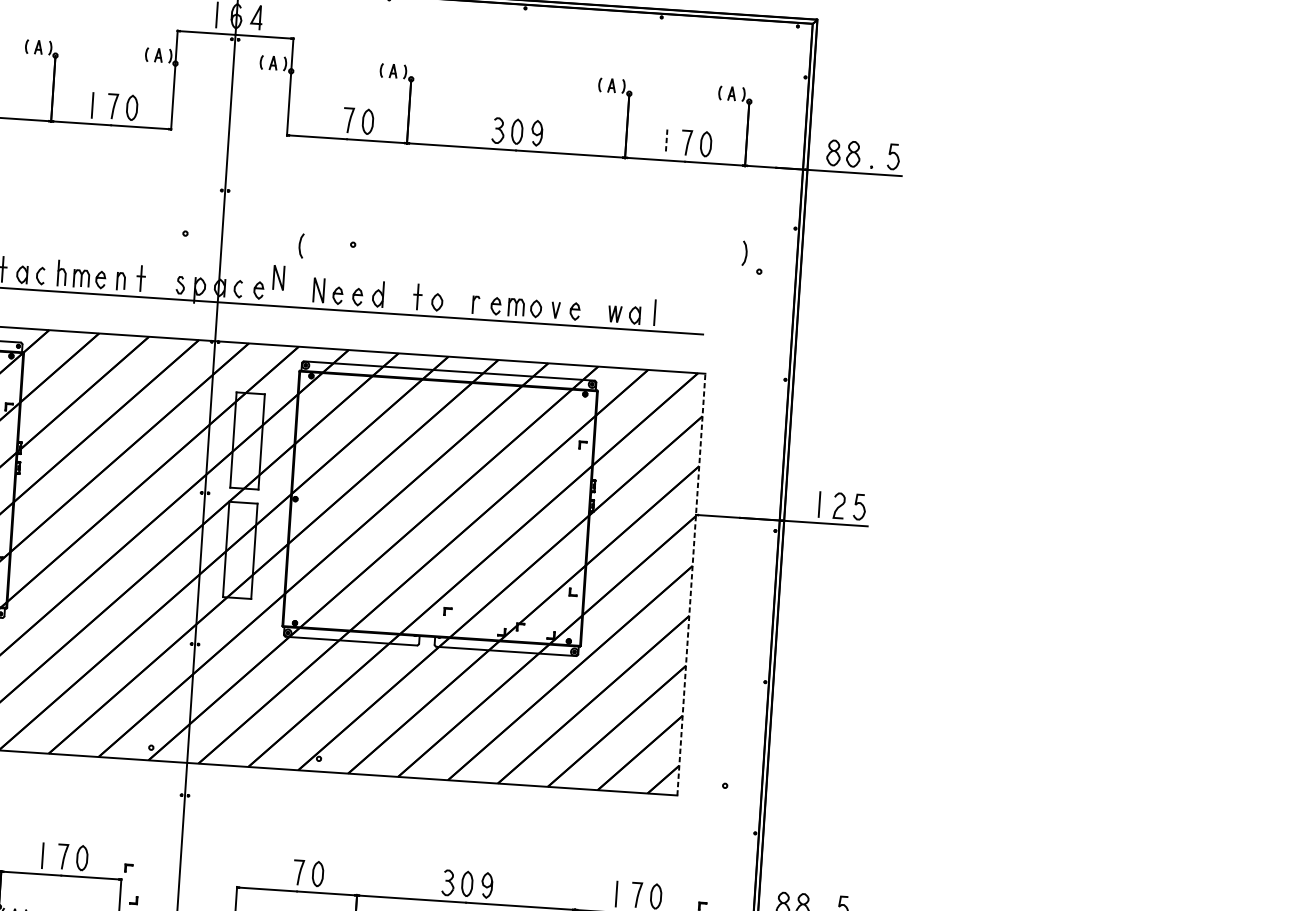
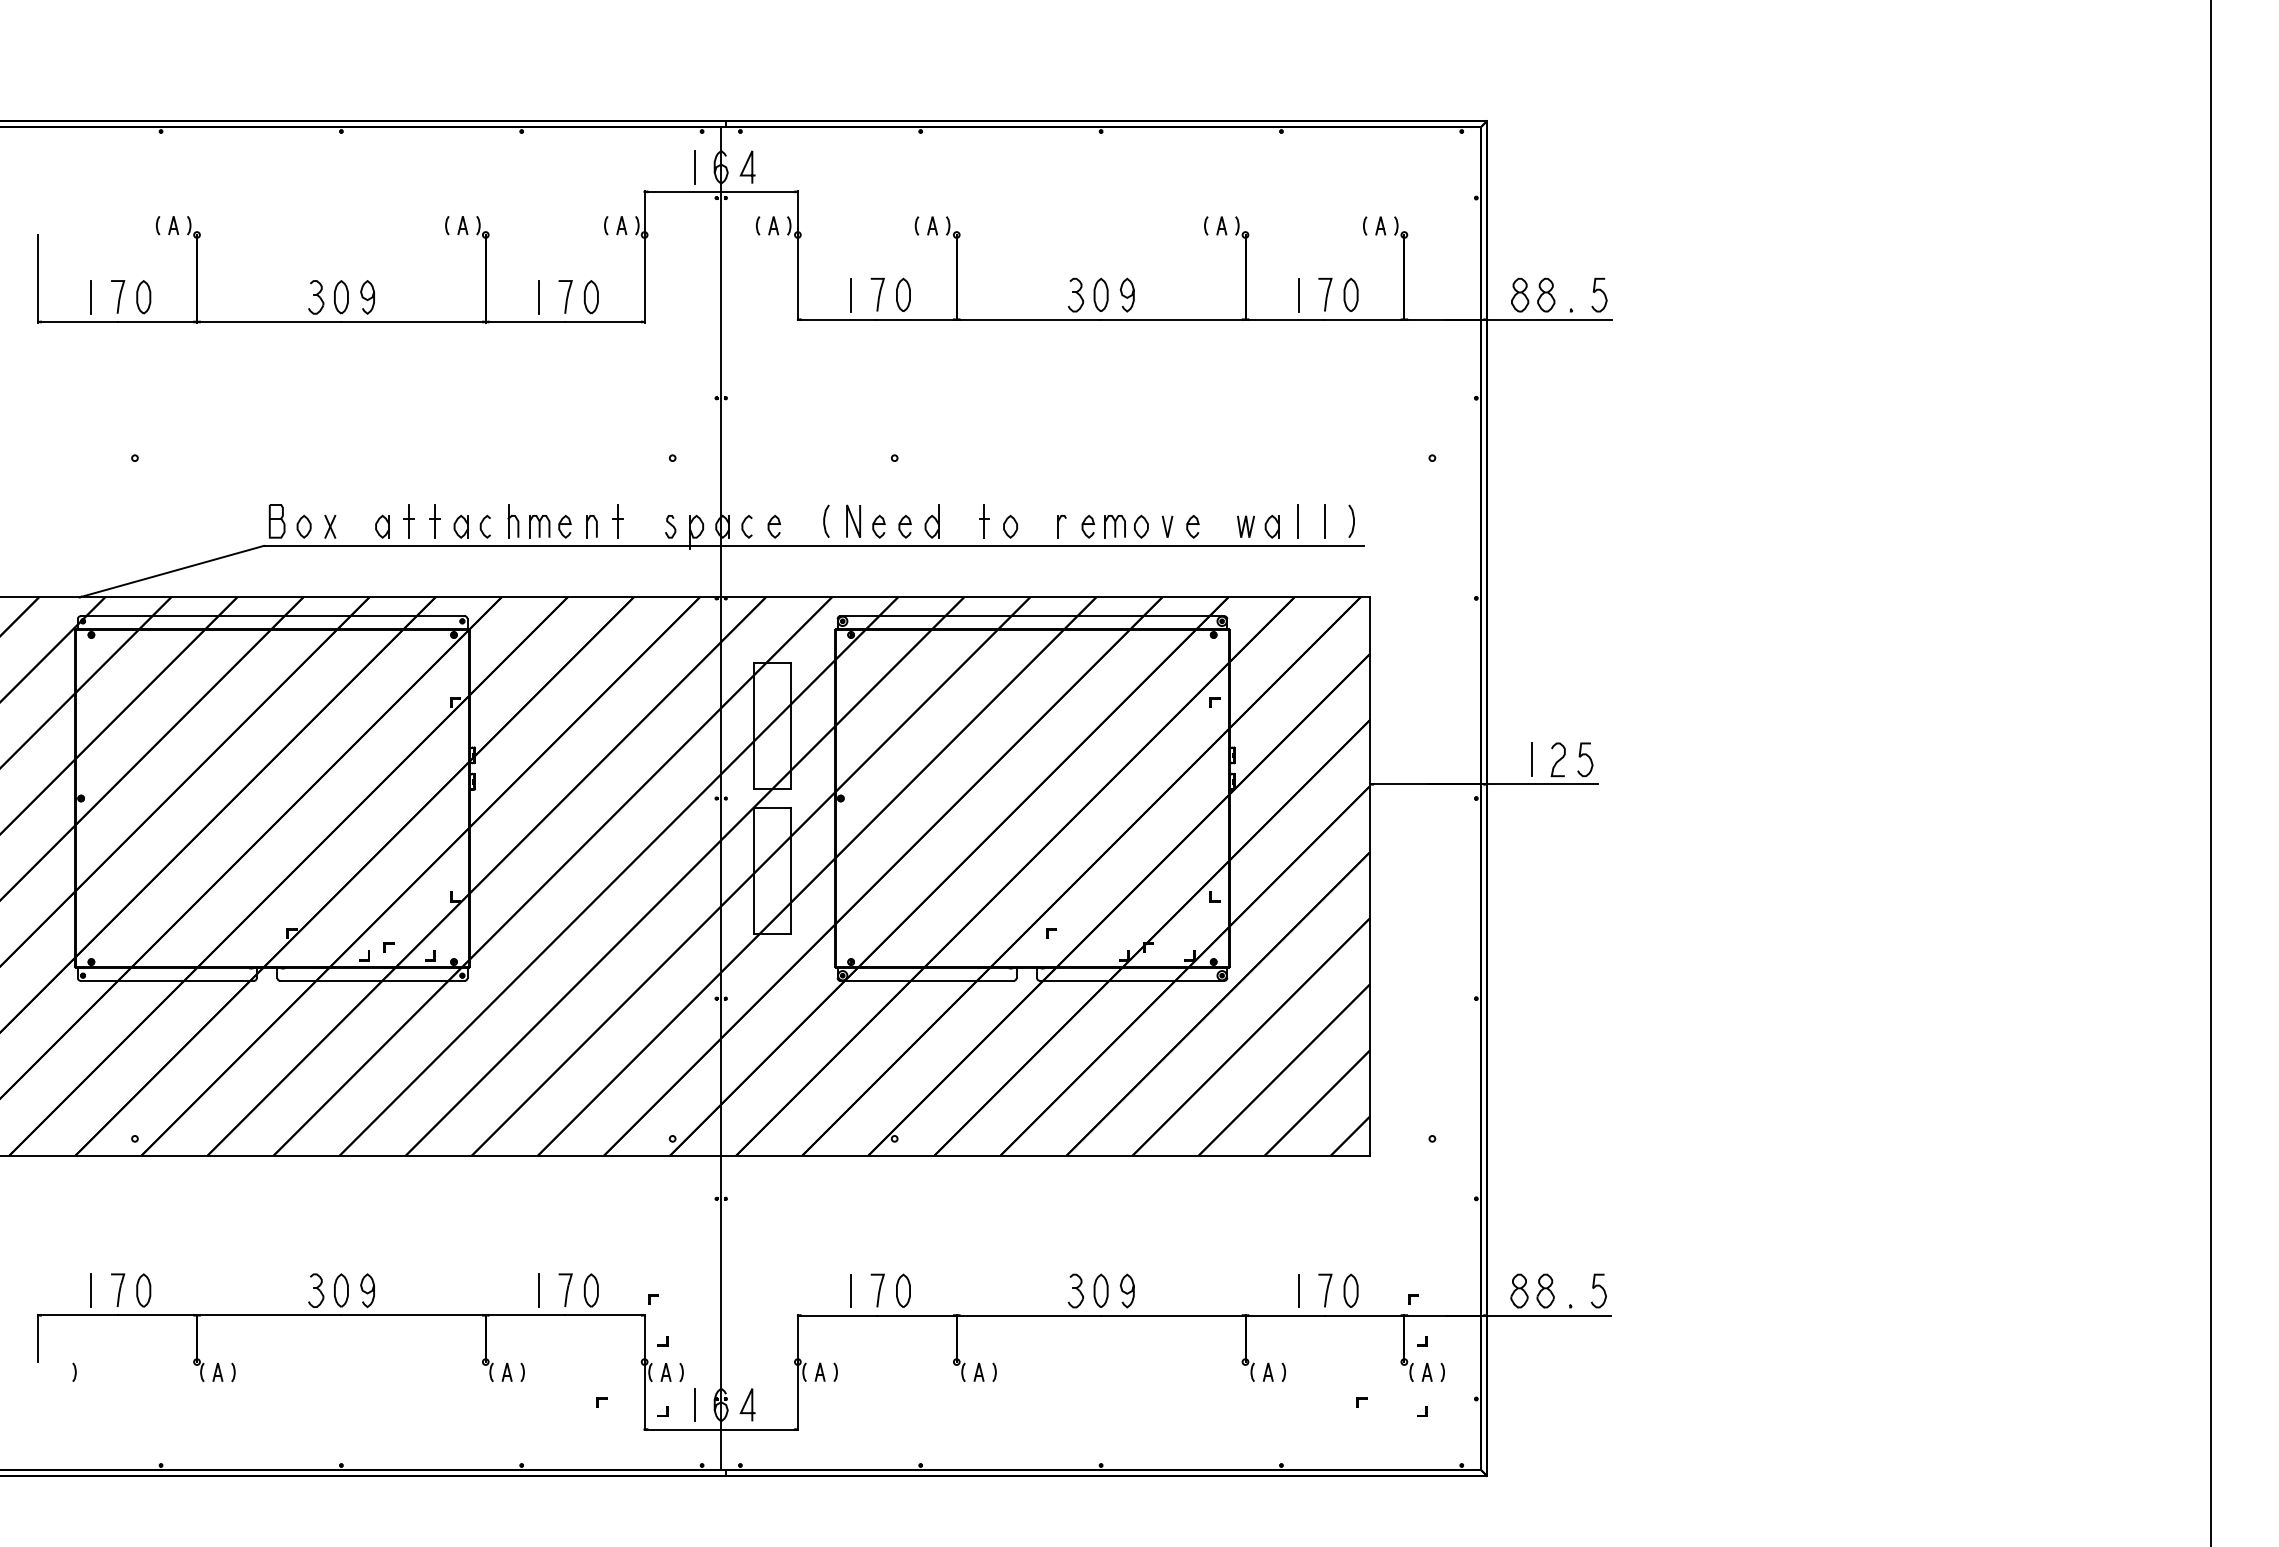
line: (328, 118) -> (851, 294), added
line: (666, 142) -> (1298, 295), dashed -> solid
curve: (300, 245) -> (825, 520), moved
curve: (746, 252) -> (1353, 520), moved
line: (278, 277) -> (799, 507), removed
line: (674, 314) -> (1324, 521), added
line: (691, 584) -> (1370, 876), dashed -> solid
line: (278, 871) -> (851, 1290), added

